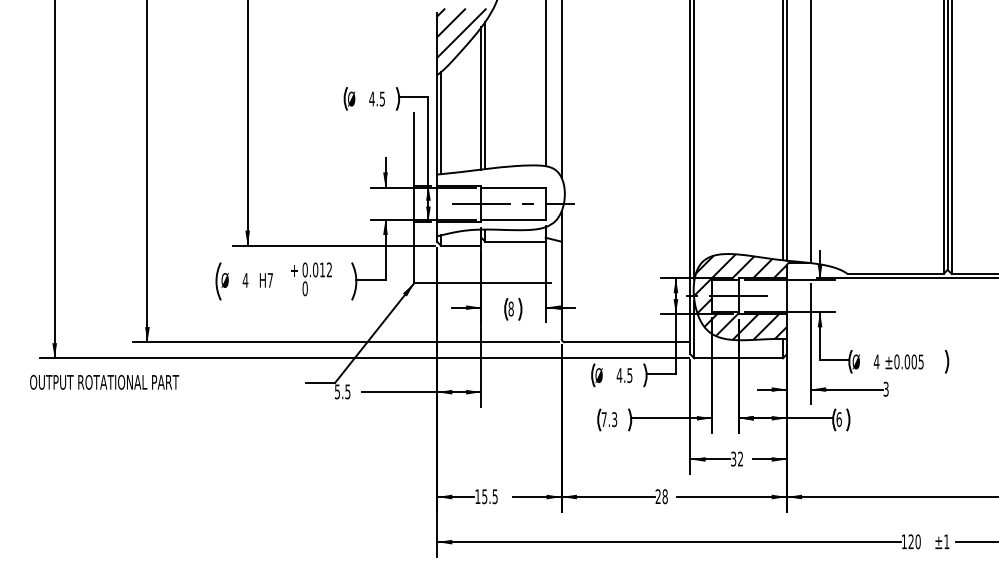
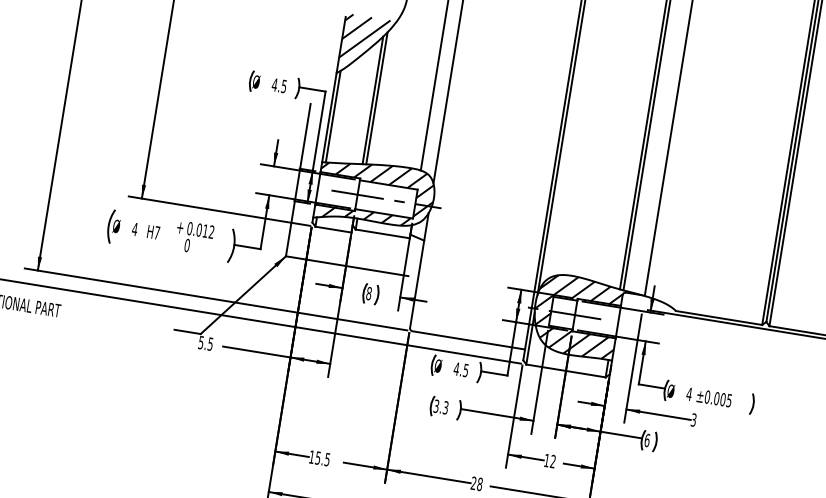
hatch: (500, 199) -> (375, 193), added
text: (603, 419) -> (435, 406), 7.3 -> 3.3
text: (733, 458) -> (546, 460), 32 -> 12

